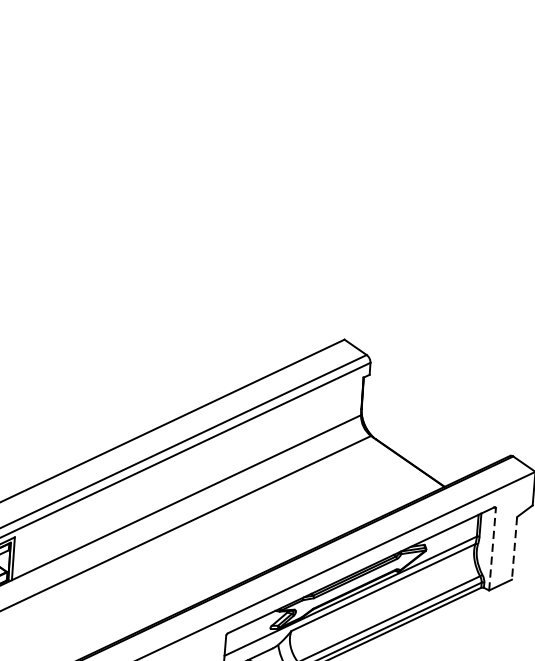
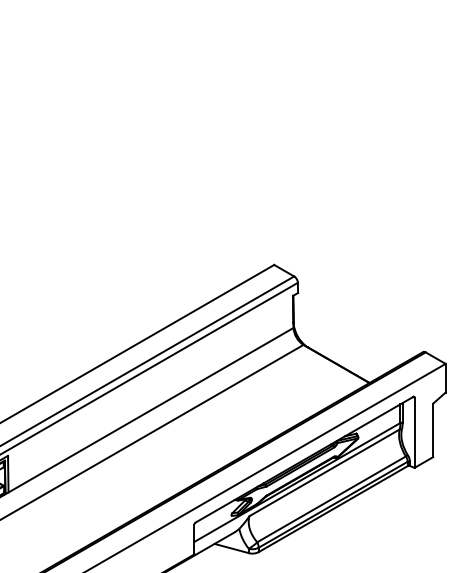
line: (514, 548) -> (433, 430), dashed -> solid
line: (492, 549) -> (414, 432), dashed -> solid

